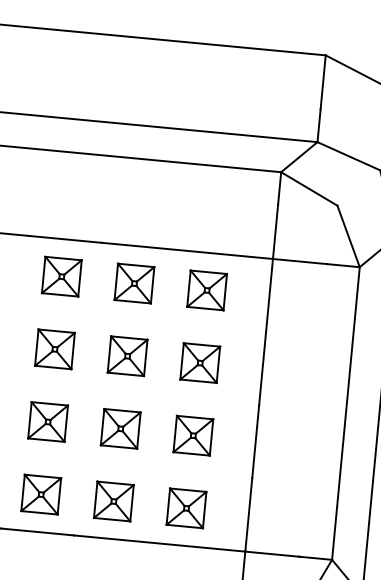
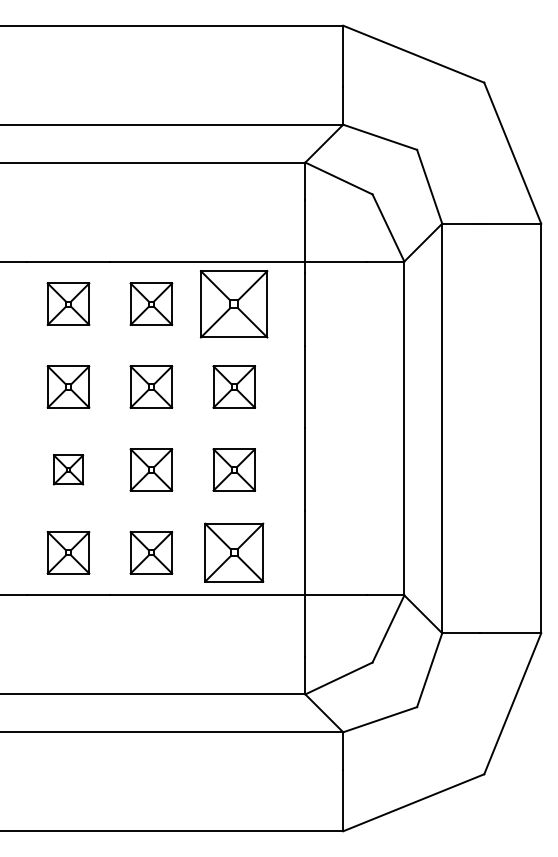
part: (207, 289) -> (234, 303), size x1.6
part: (48, 421) -> (68, 469), size x0.7
part: (186, 508) -> (234, 552), size x1.4

